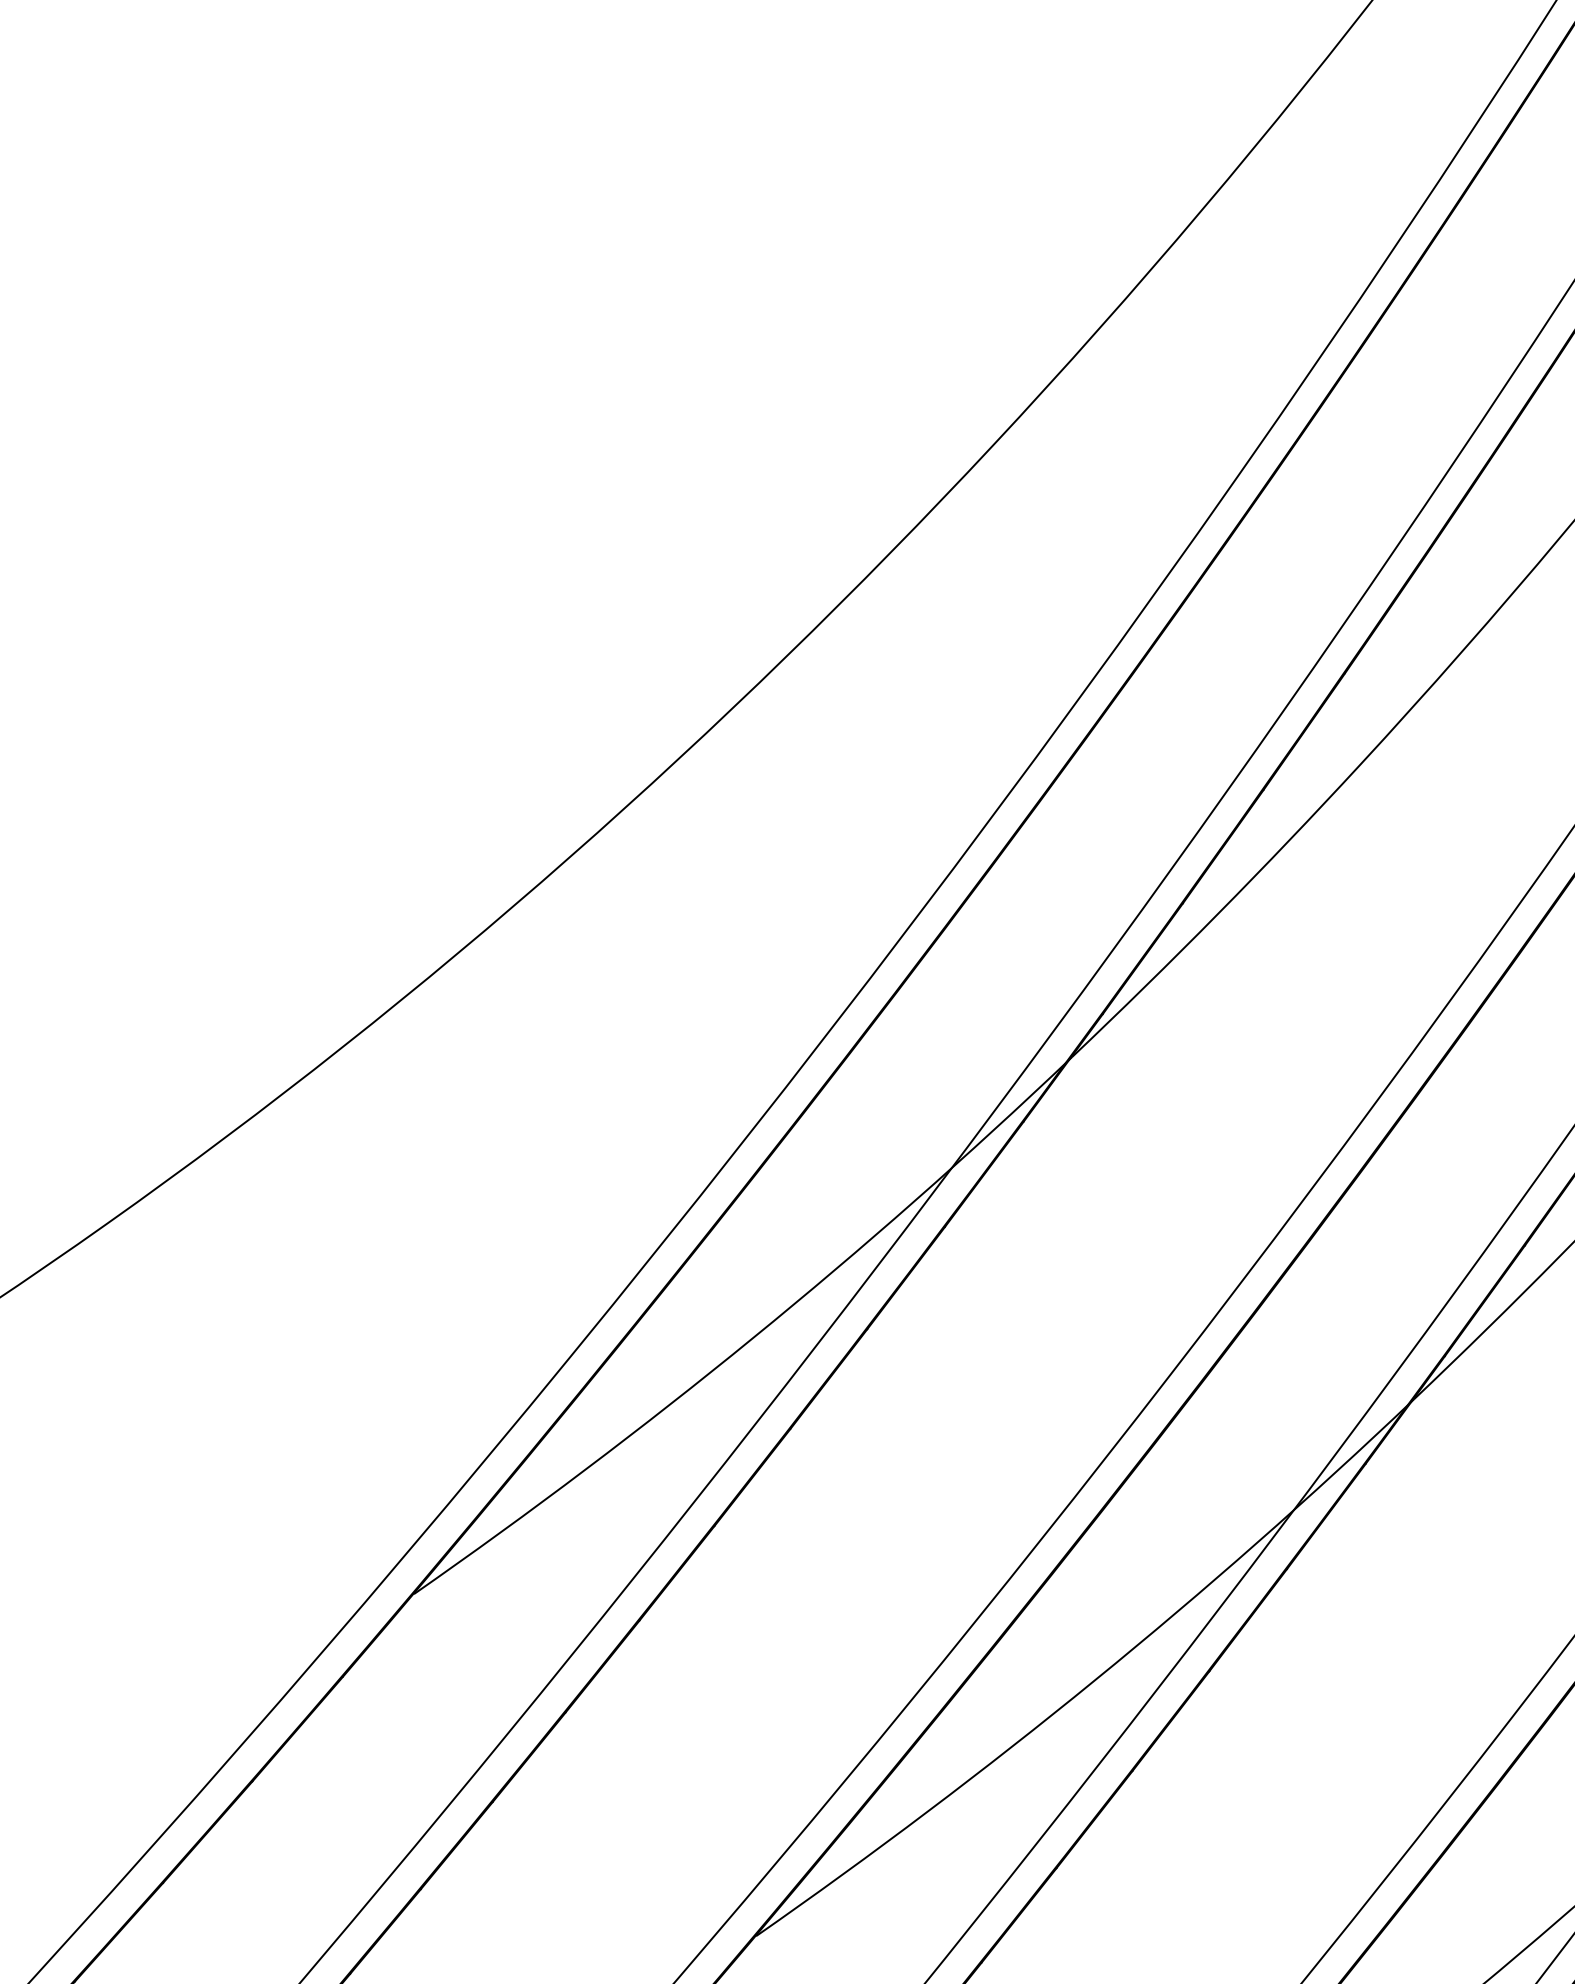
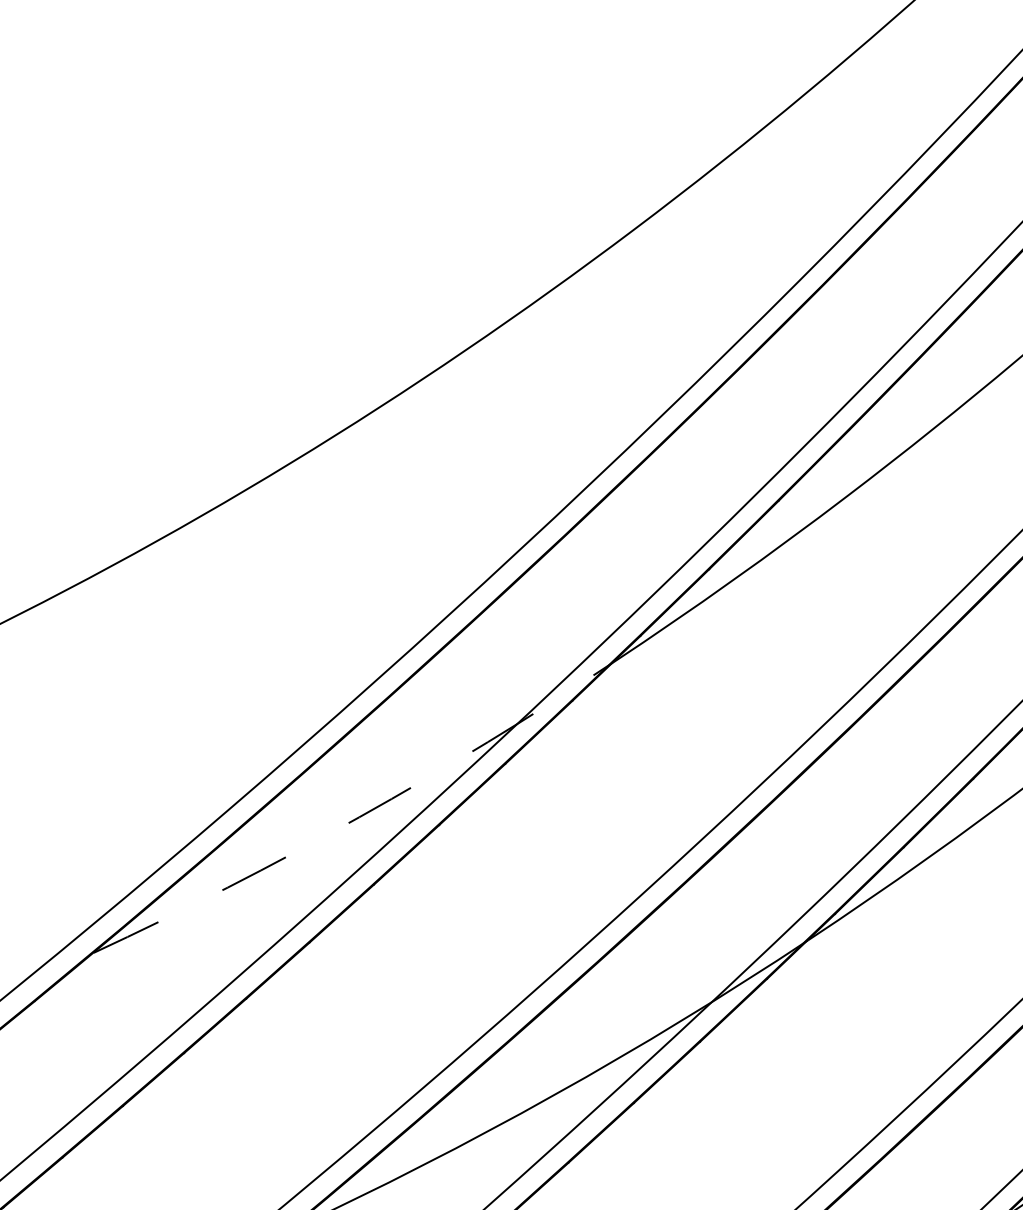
arc: (753, 1338) -> (359, 817), solid -> dashed

